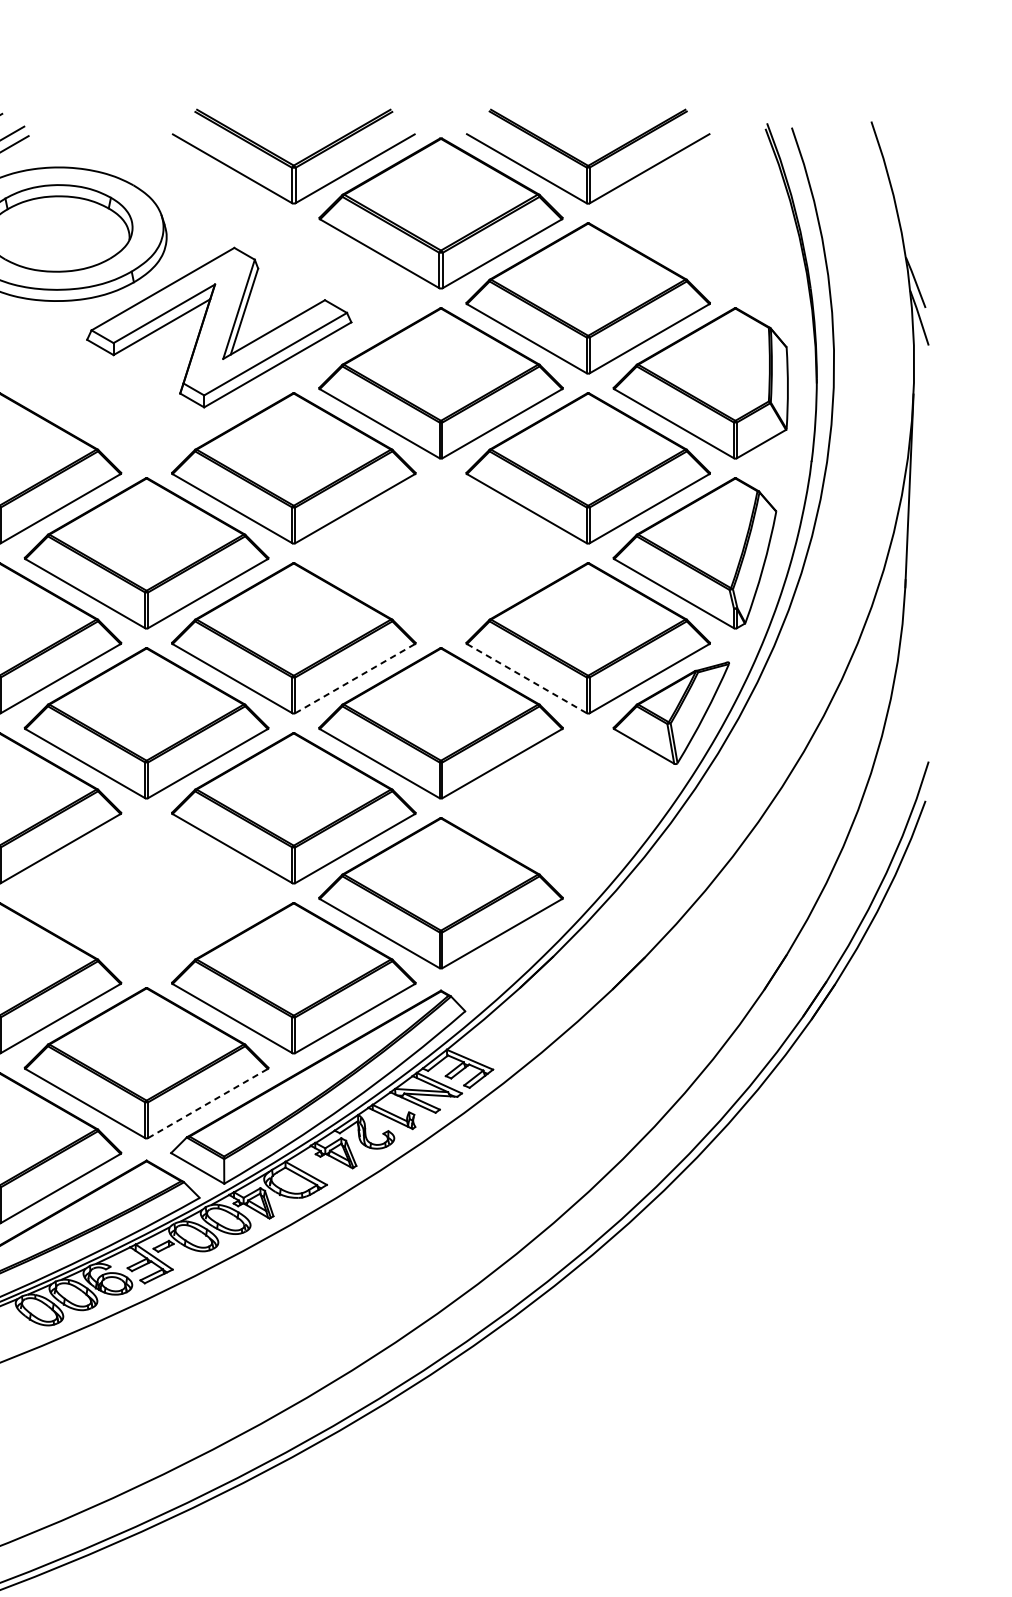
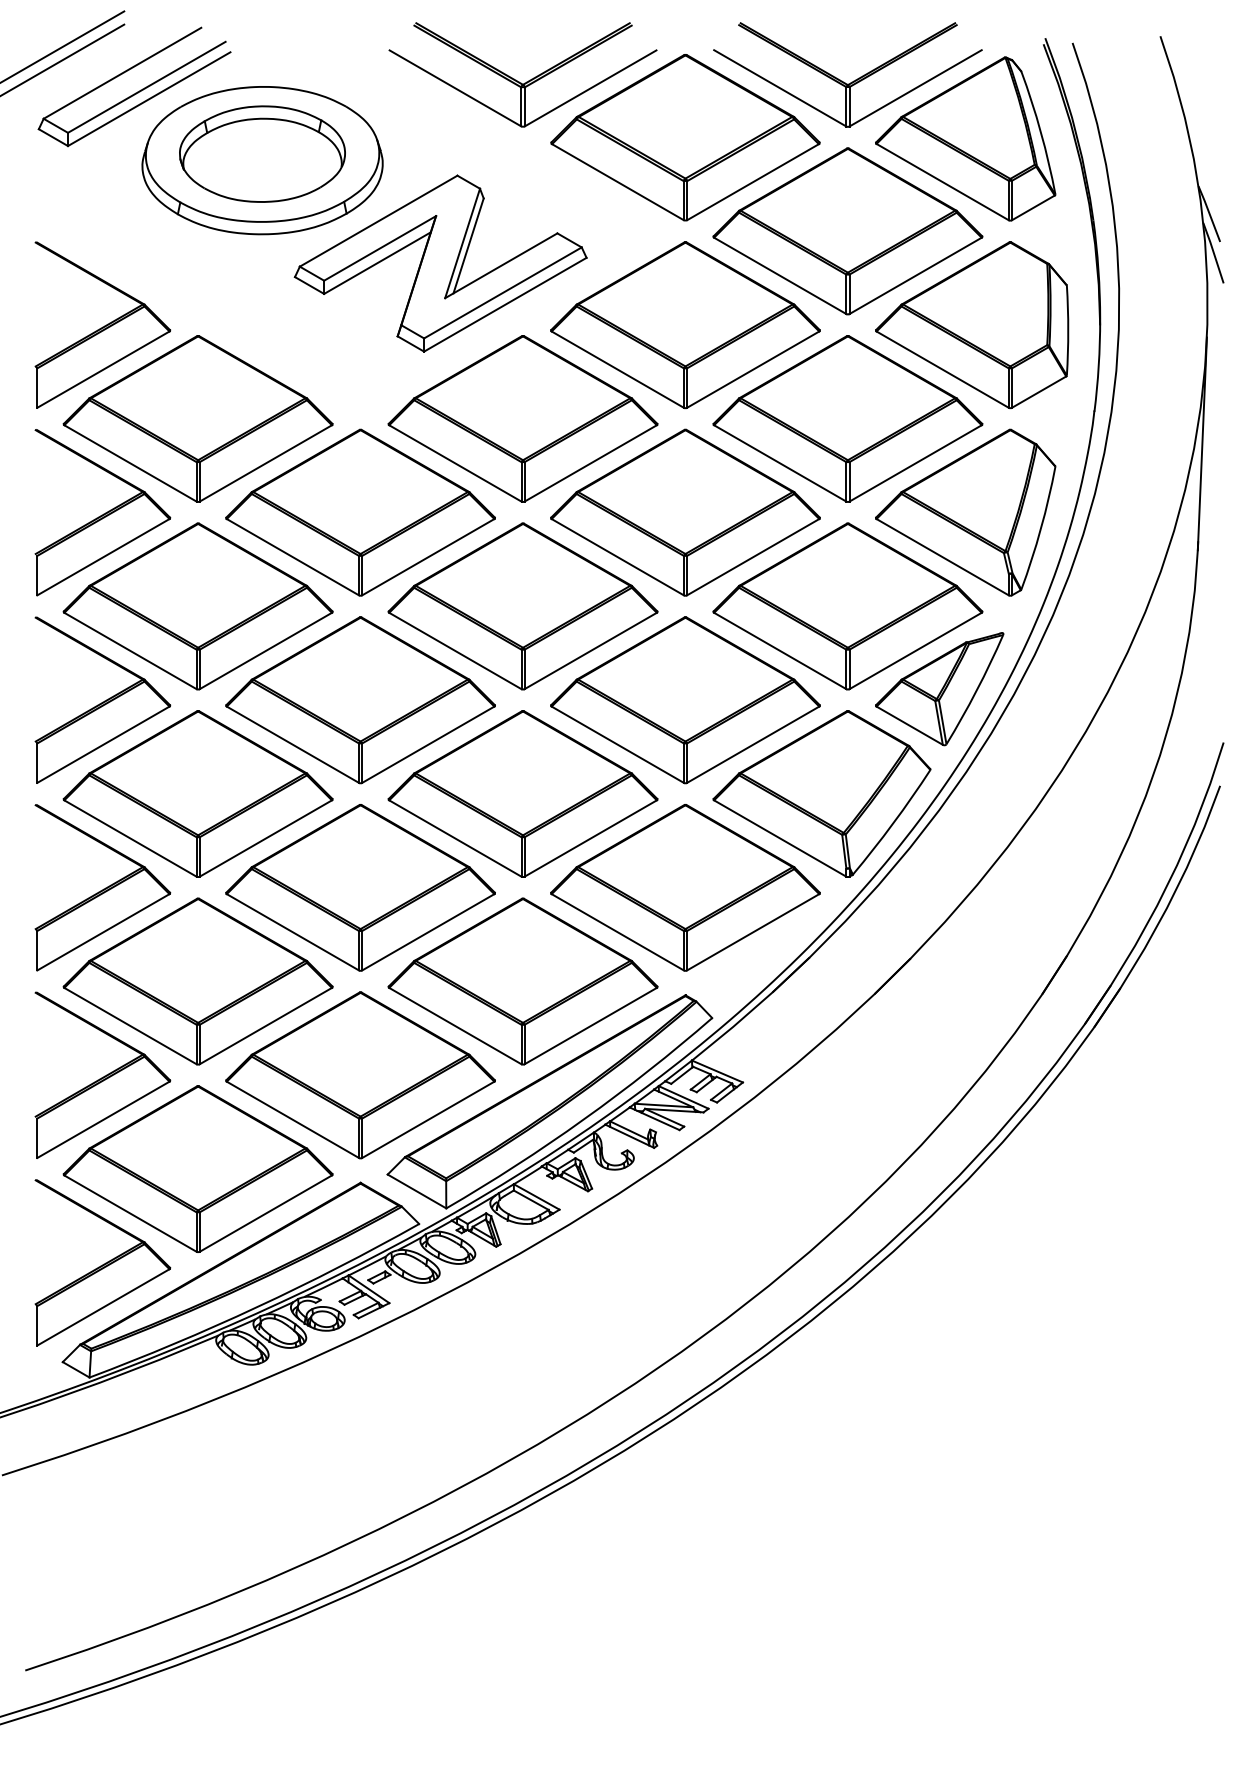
part: (694, 214) -> (965, 138), added
part: (441, 553) -> (685, 512), added
line: (355, 678) -> (591, 650), dashed -> solid
line: (527, 679) -> (780, 651), dashed -> solid
part: (564, 807) -> (821, 793), added
part: (146, 892) -> (360, 887), added
line: (208, 1103) -> (428, 1119), dashed -> solid

